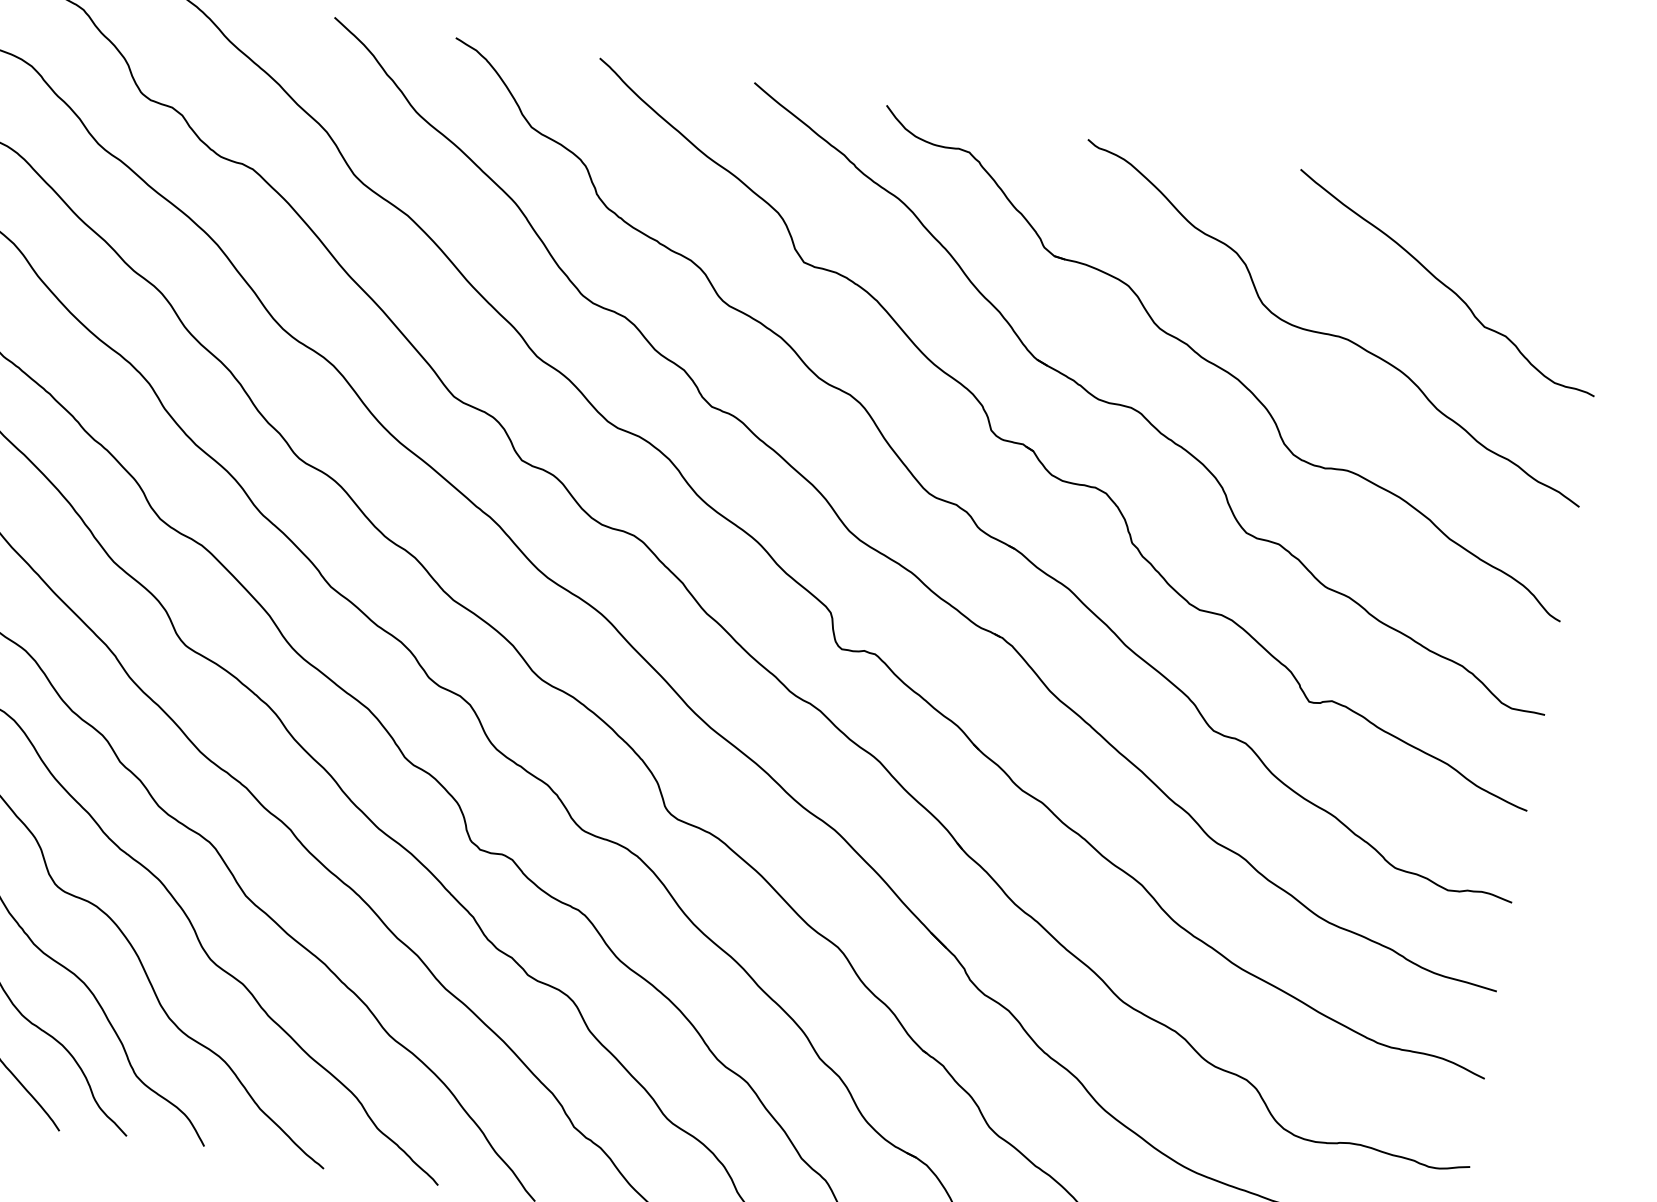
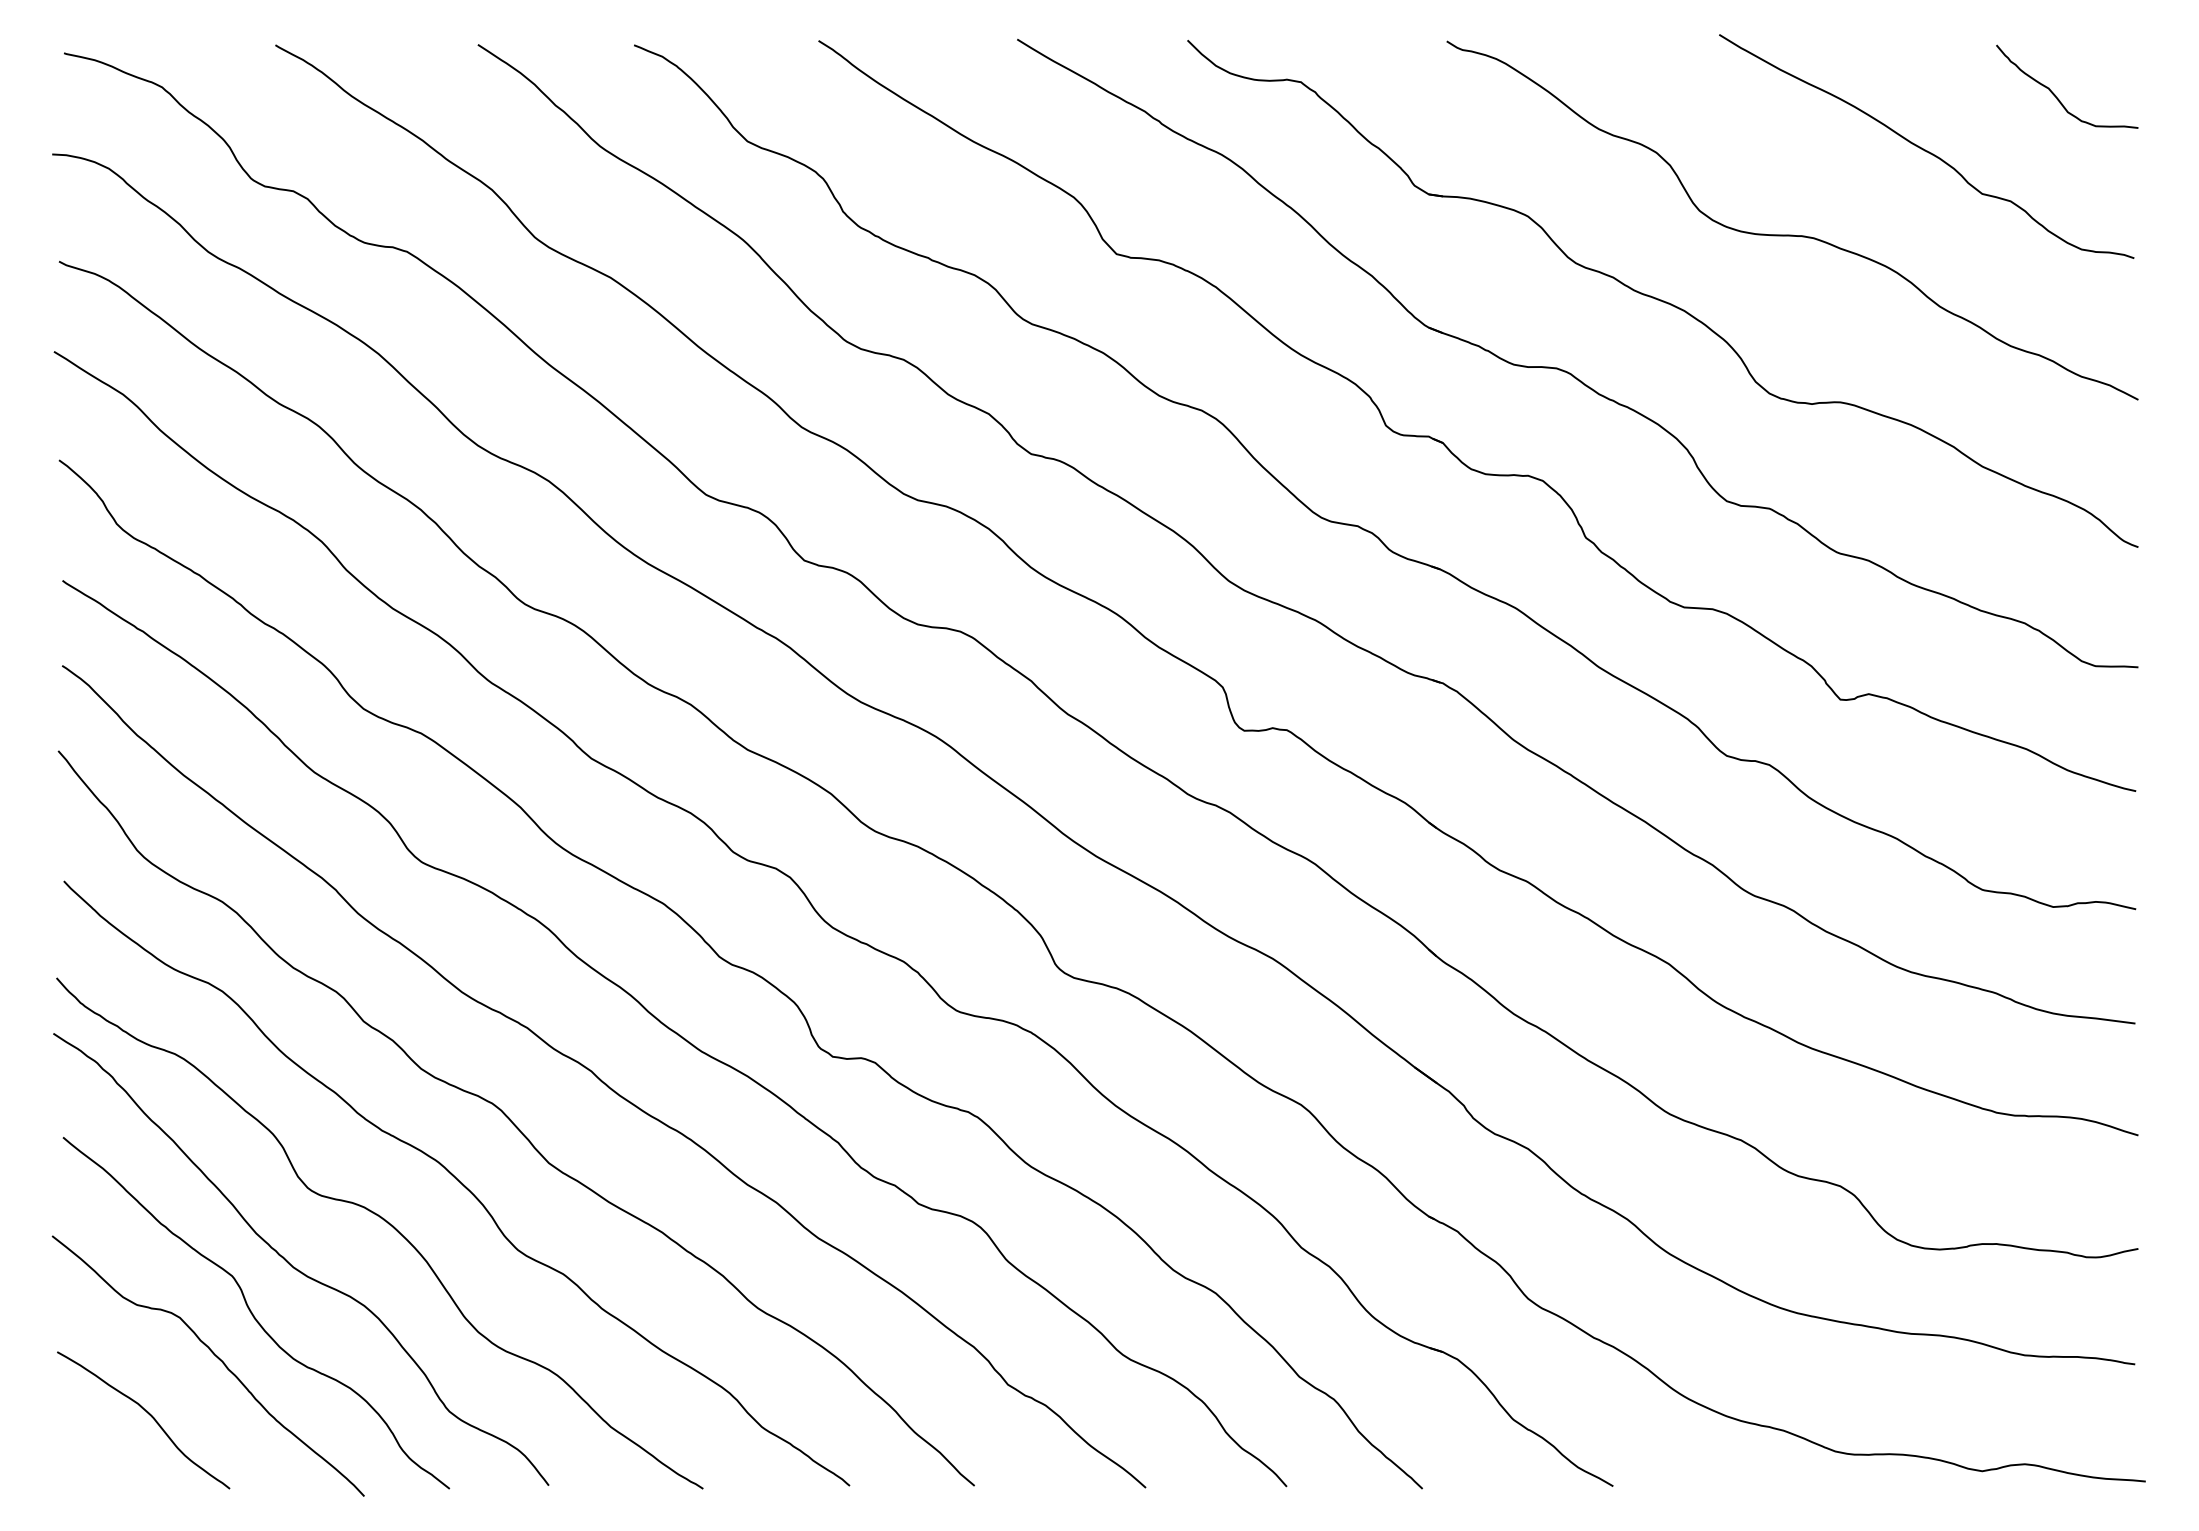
curve: (1554, 260) -> (2056, 95), added

